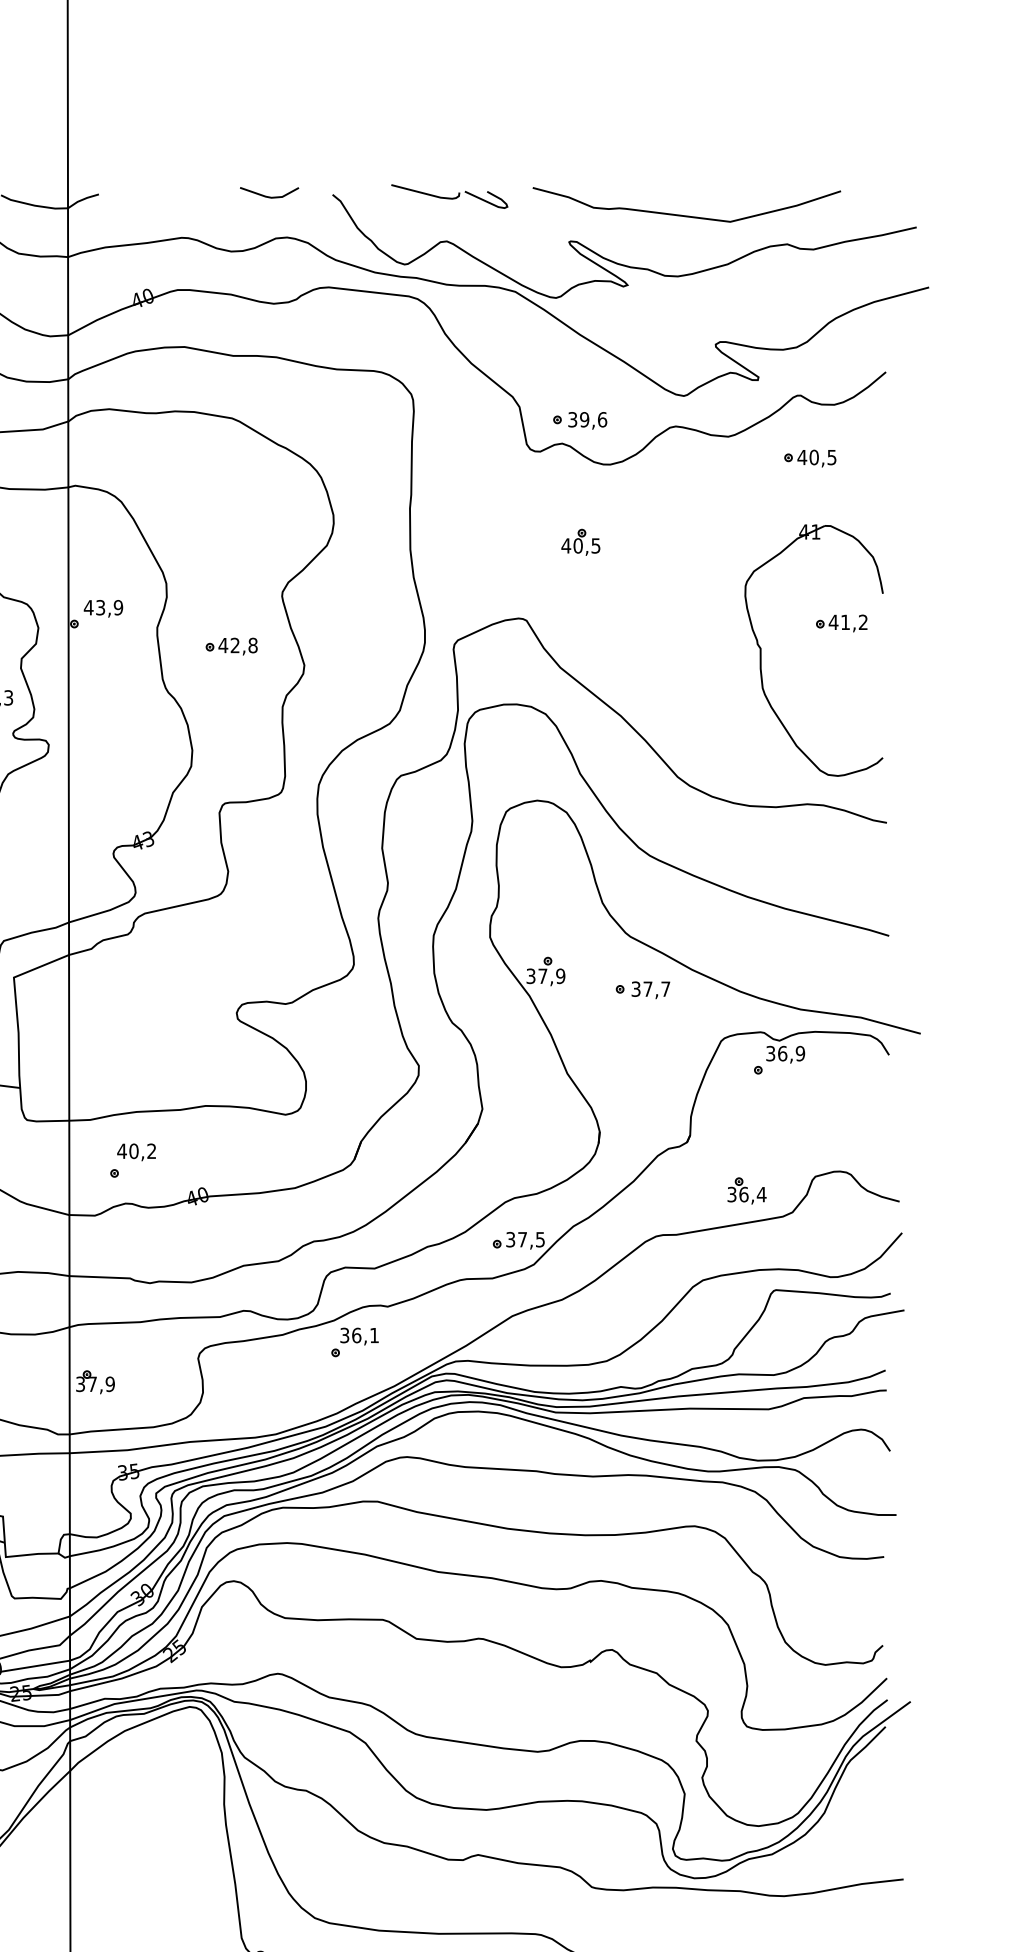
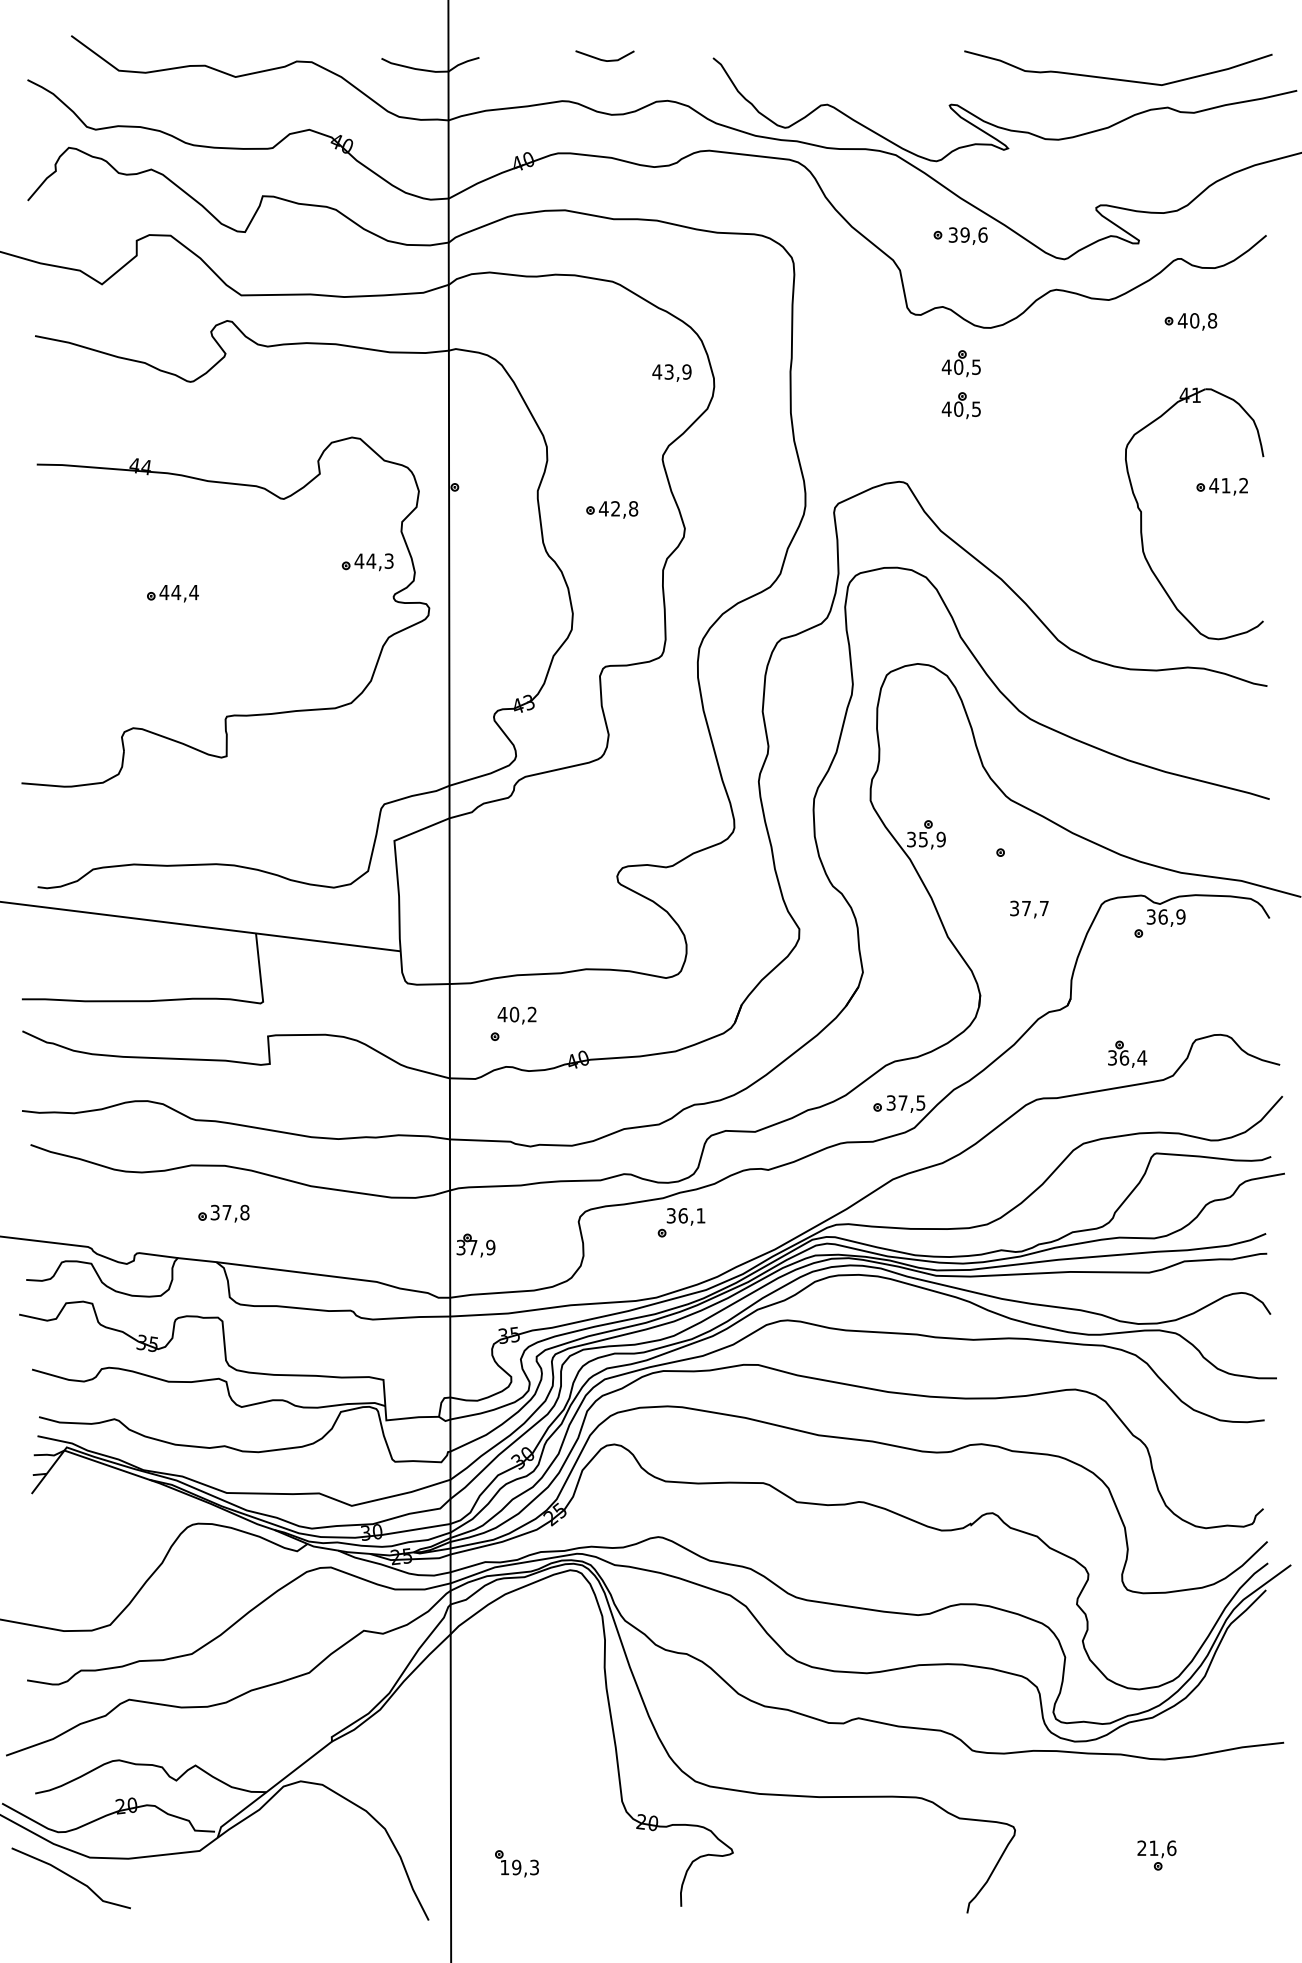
line: (269, 196) -> (604, 59), moved
part: (449, 196) -> (829, 59), removed
curve: (687, 215) -> (1118, 78), moved
part: (580, 420) -> (960, 235), moved
text: (832, 457) -> (1212, 320), 40,5 -> 40,8
part: (580, 500) -> (960, 363), added
text: (103, 608) -> (671, 372), moved
text: (543, 976) -> (923, 839), 37,9 -> 35,9
text: (651, 990) -> (1029, 909), moved
part: (355, 1342) -> (681, 1222), moved

